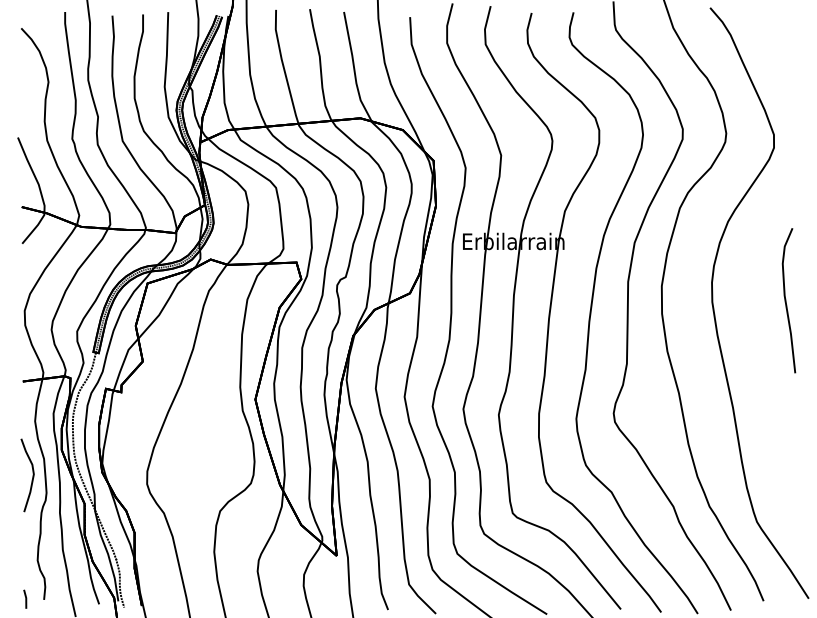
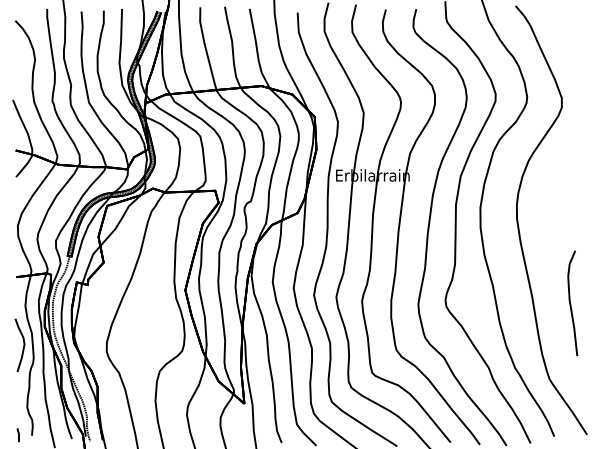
part: (788, 300) -> (572, 303), moved

